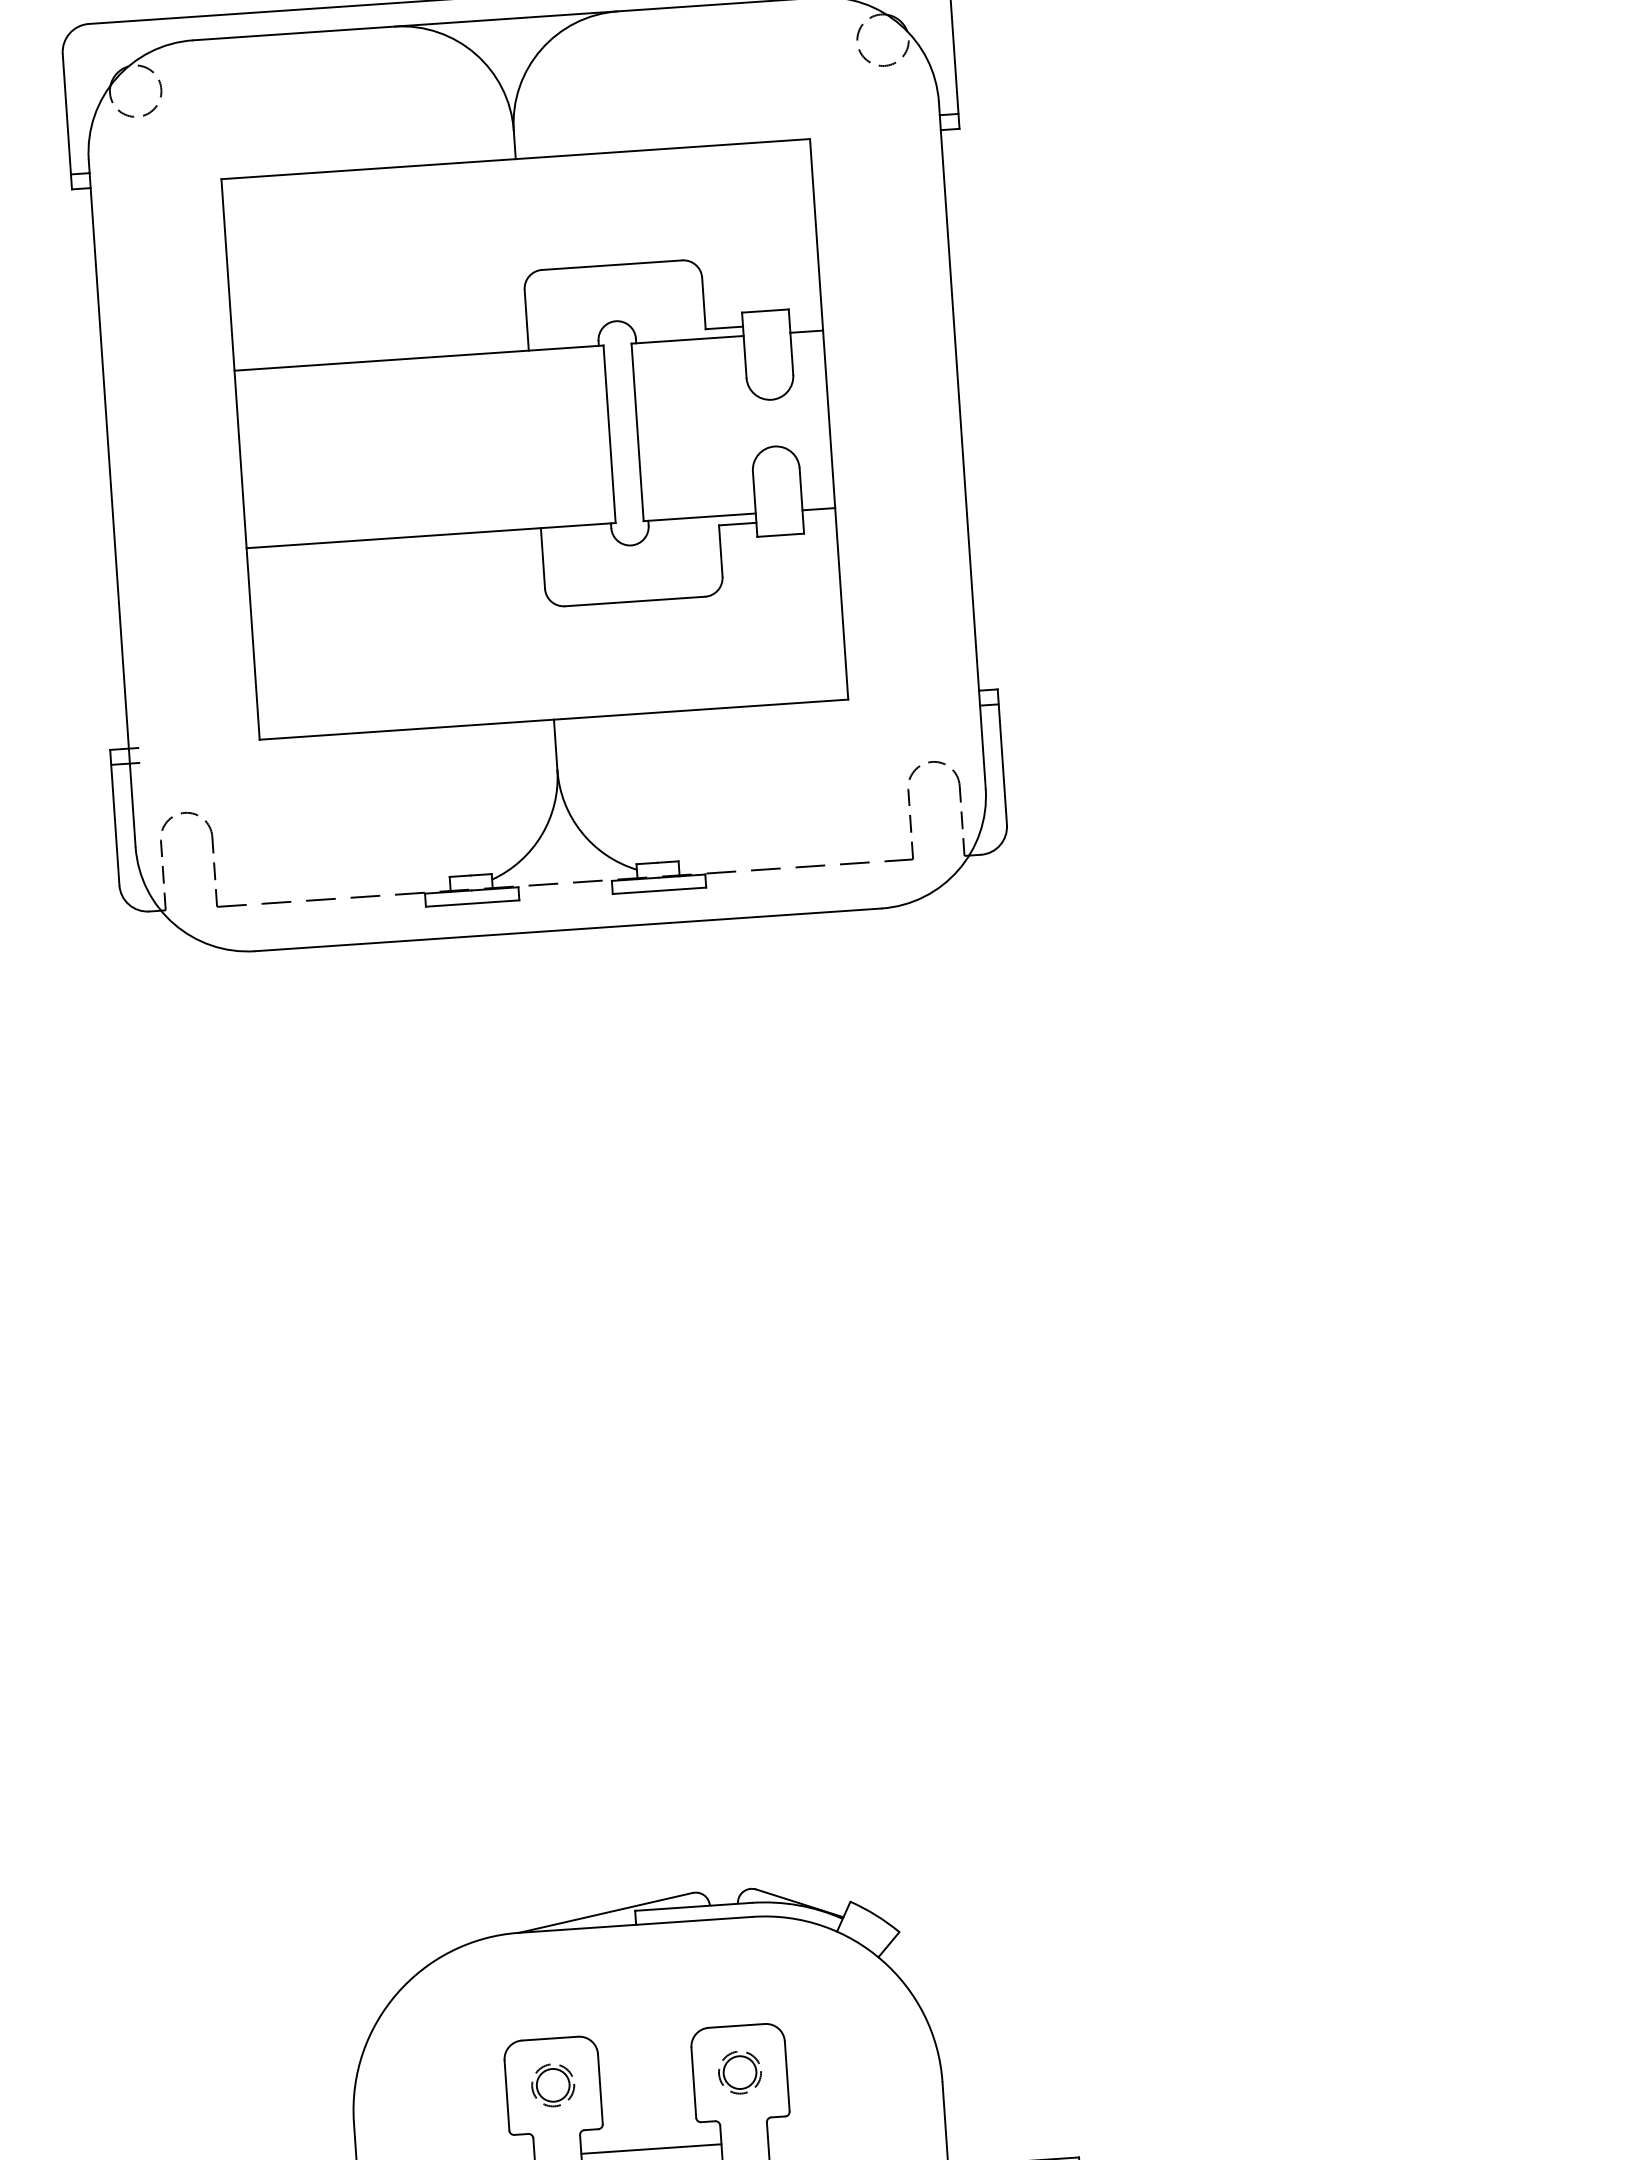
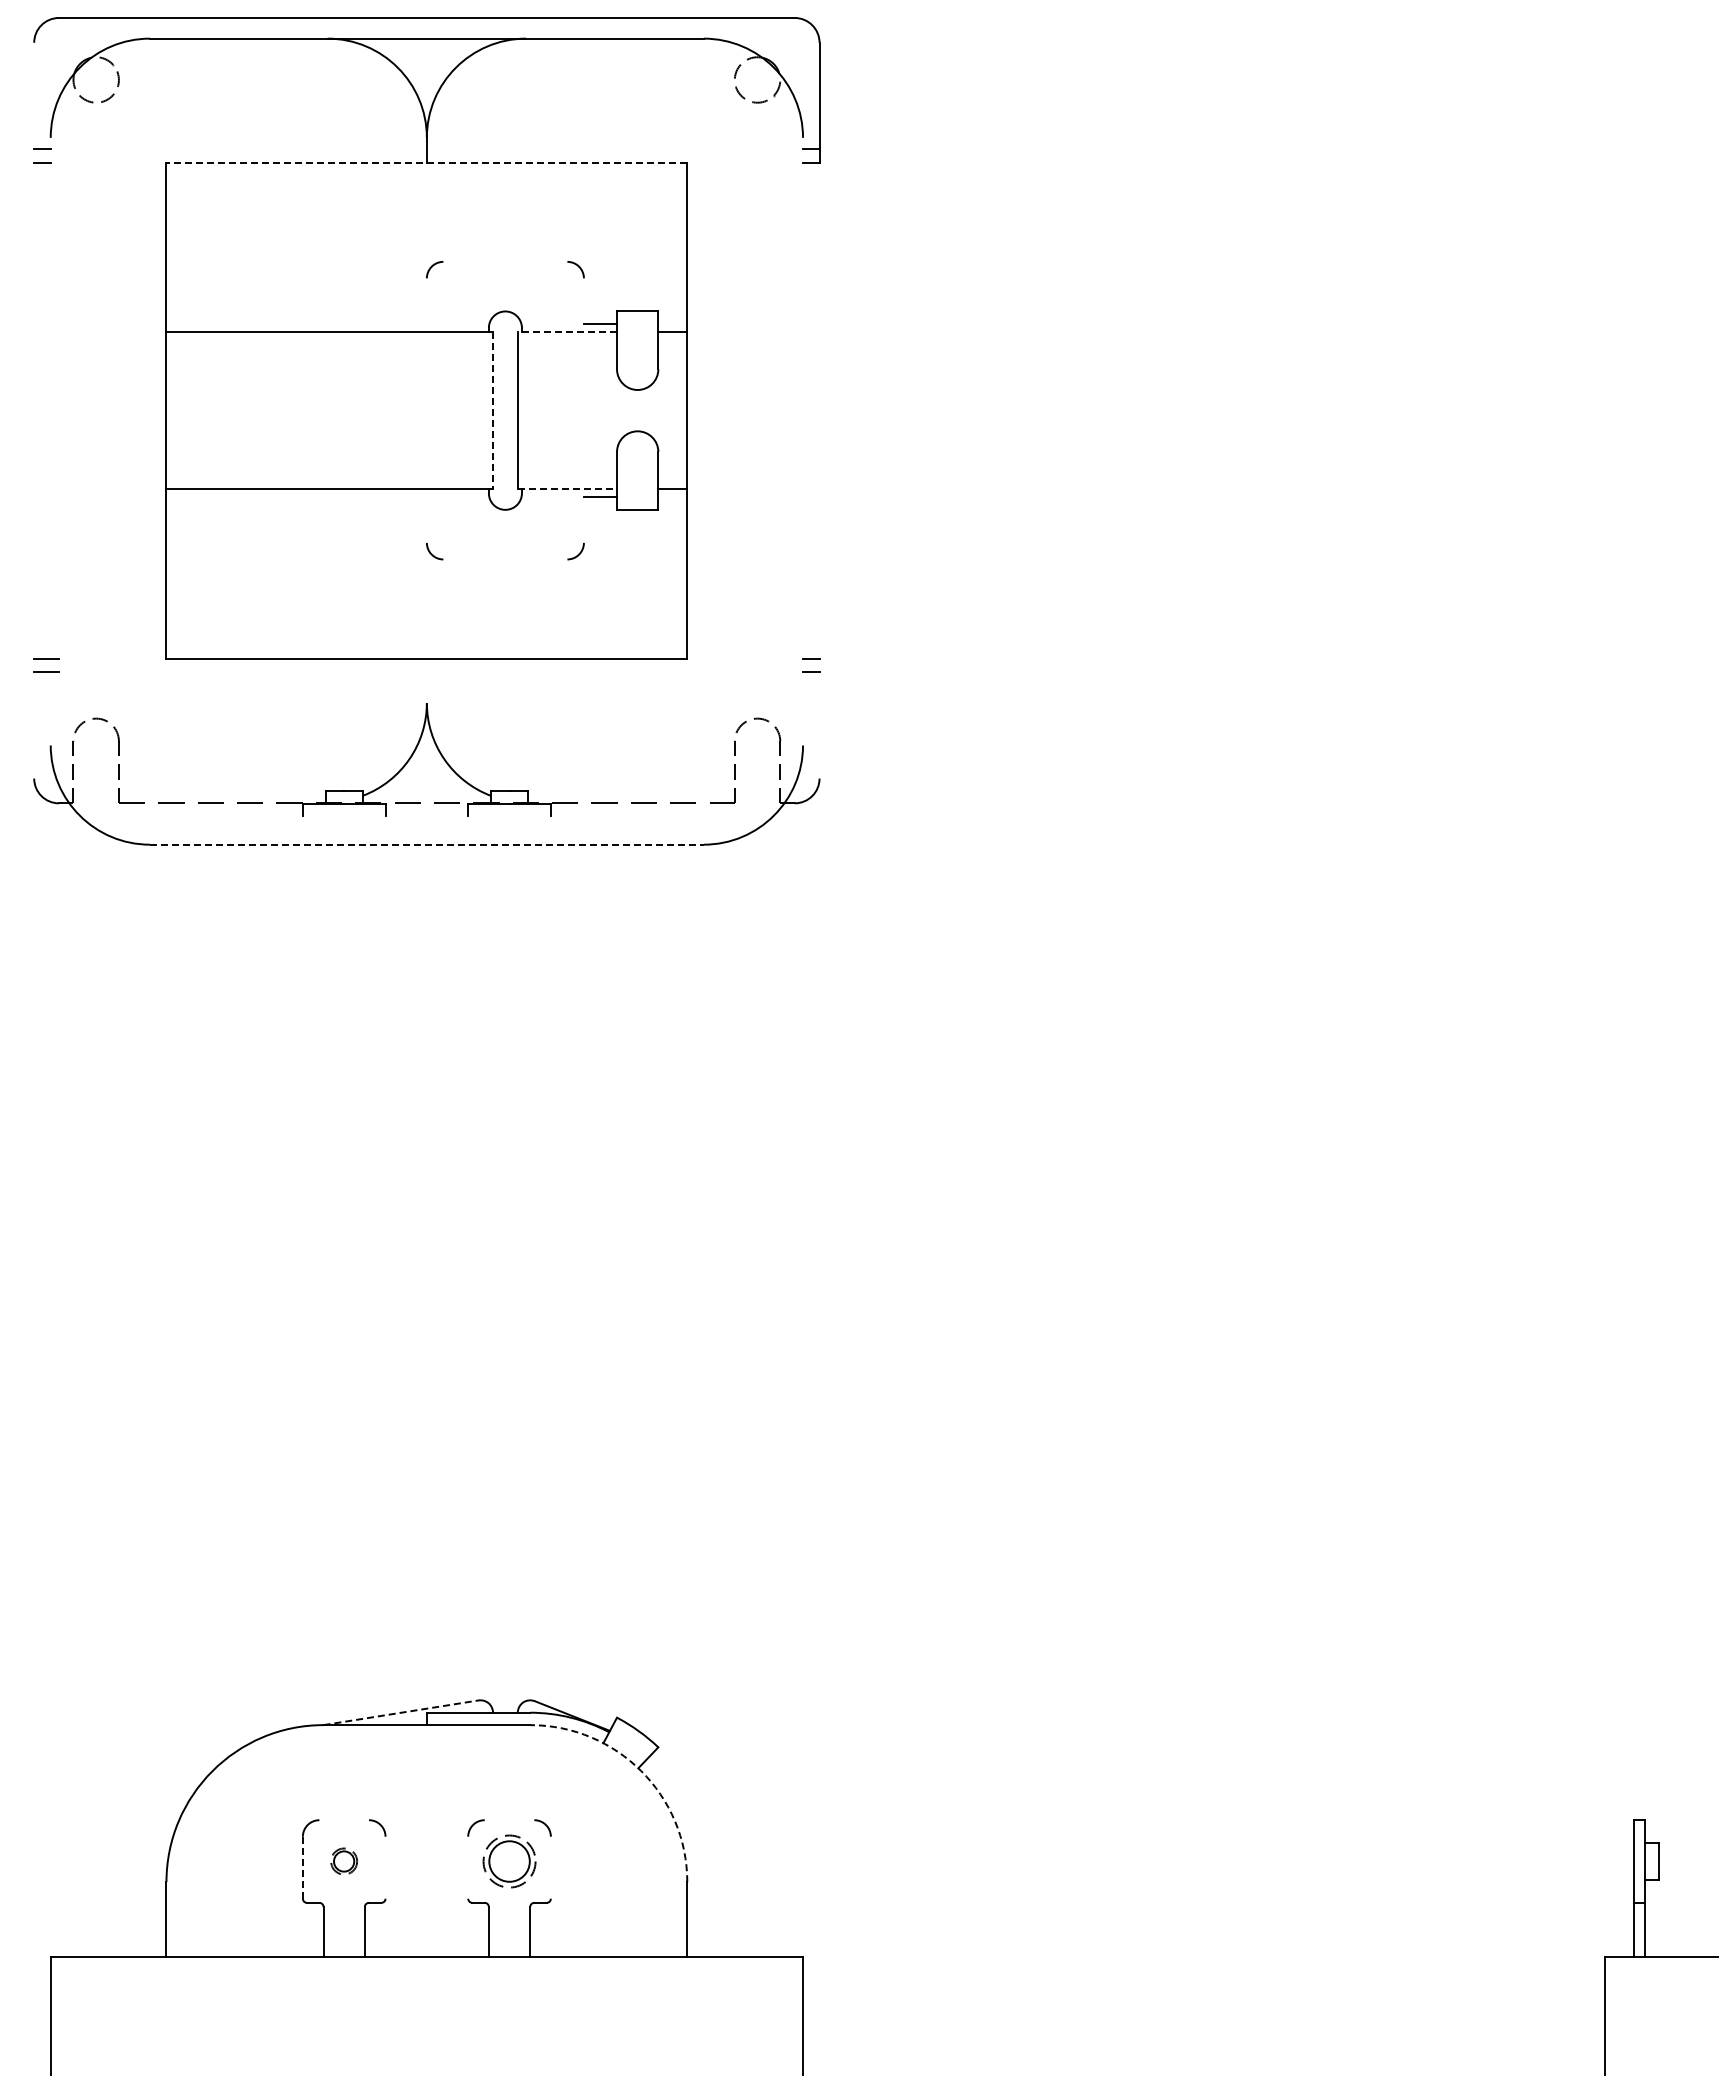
line: (67, 121) -> (34, 102), removed
line: (515, 158) -> (426, 162), solid -> dashed
line: (612, 264) -> (505, 261), removed
line: (703, 302) -> (583, 300), removed
line: (526, 320) -> (426, 305), removed
line: (687, 340) -> (567, 332), solid -> dashed
line: (610, 434) -> (493, 410), solid -> dashed
line: (962, 445) -> (803, 441), removed
line: (111, 503) -> (50, 441), removed
line: (699, 517) -> (567, 489), solid -> dashed
line: (720, 550) -> (583, 519), removed
line: (542, 557) -> (426, 515), removed
line: (635, 601) -> (505, 559), removed
line: (555, 744) -> (426, 680), removed
line: (1002, 757) -> (819, 718), removed
line: (115, 817) -> (34, 718), removed
line: (659, 890) -> (509, 815), removed
line: (471, 903) -> (343, 815), removed
line: (567, 929) -> (426, 844), solid -> dashed
line: (606, 1912) -> (401, 1712), solid -> dashed
arc: (882, 1960) -> (641, 1771), solid -> dashed
line: (736, 2026) -> (509, 1820), removed
line: (550, 2038) -> (344, 1820), removed
part: (740, 2072) -> (509, 1861), size x1.4
line: (786, 2076) -> (550, 1867), removed
line: (694, 2082) -> (468, 1867), removed
part: (552, 2085) -> (343, 1861), size x0.7
line: (600, 2088) -> (385, 1867), removed
line: (506, 2096) -> (302, 1868), solid -> dashed
line: (650, 2149) -> (426, 1923), removed

